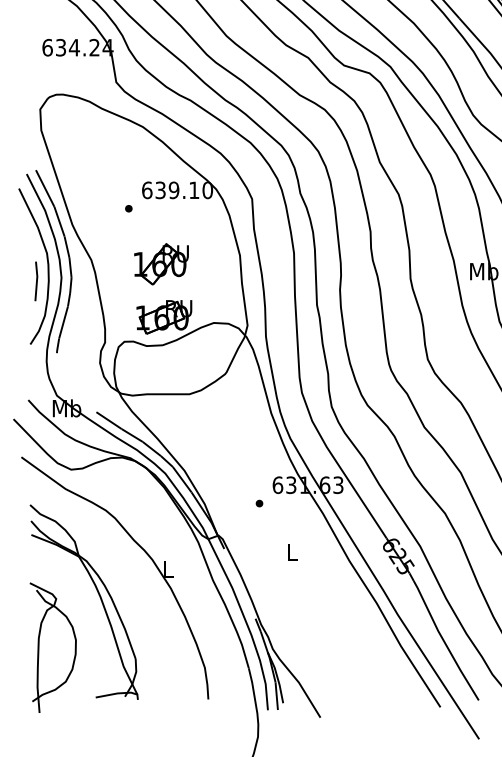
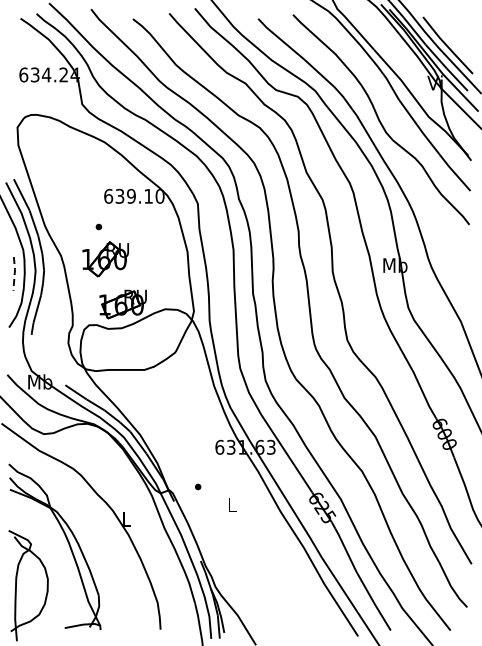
part: (128, 208) -> (98, 226), moved
part: (161, 264) -> (105, 259), moved
line: (36, 280) -> (14, 273), solid -> dashed
part: (259, 503) -> (198, 486), moved

